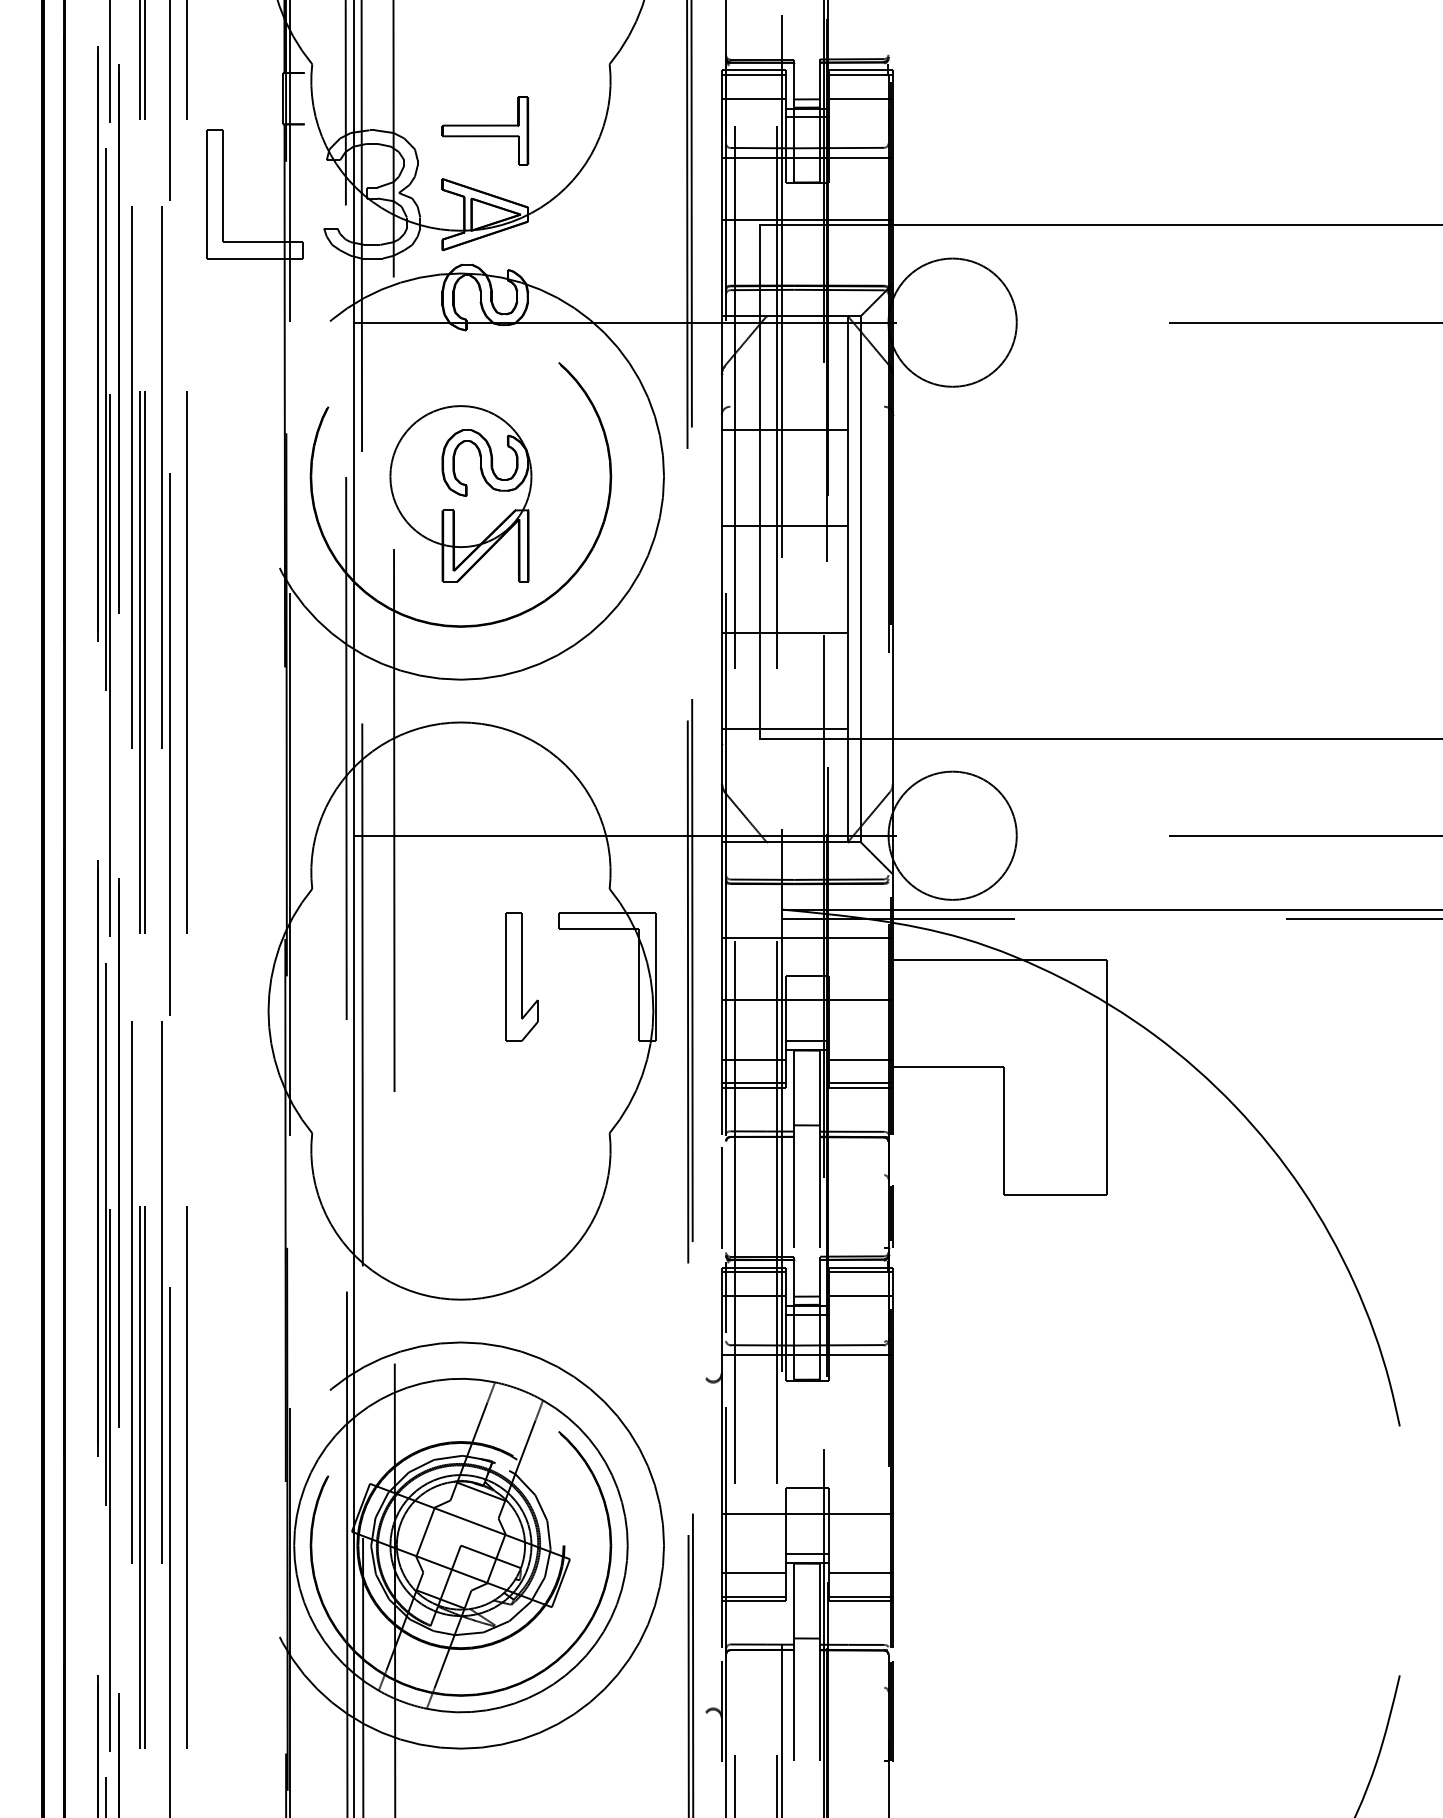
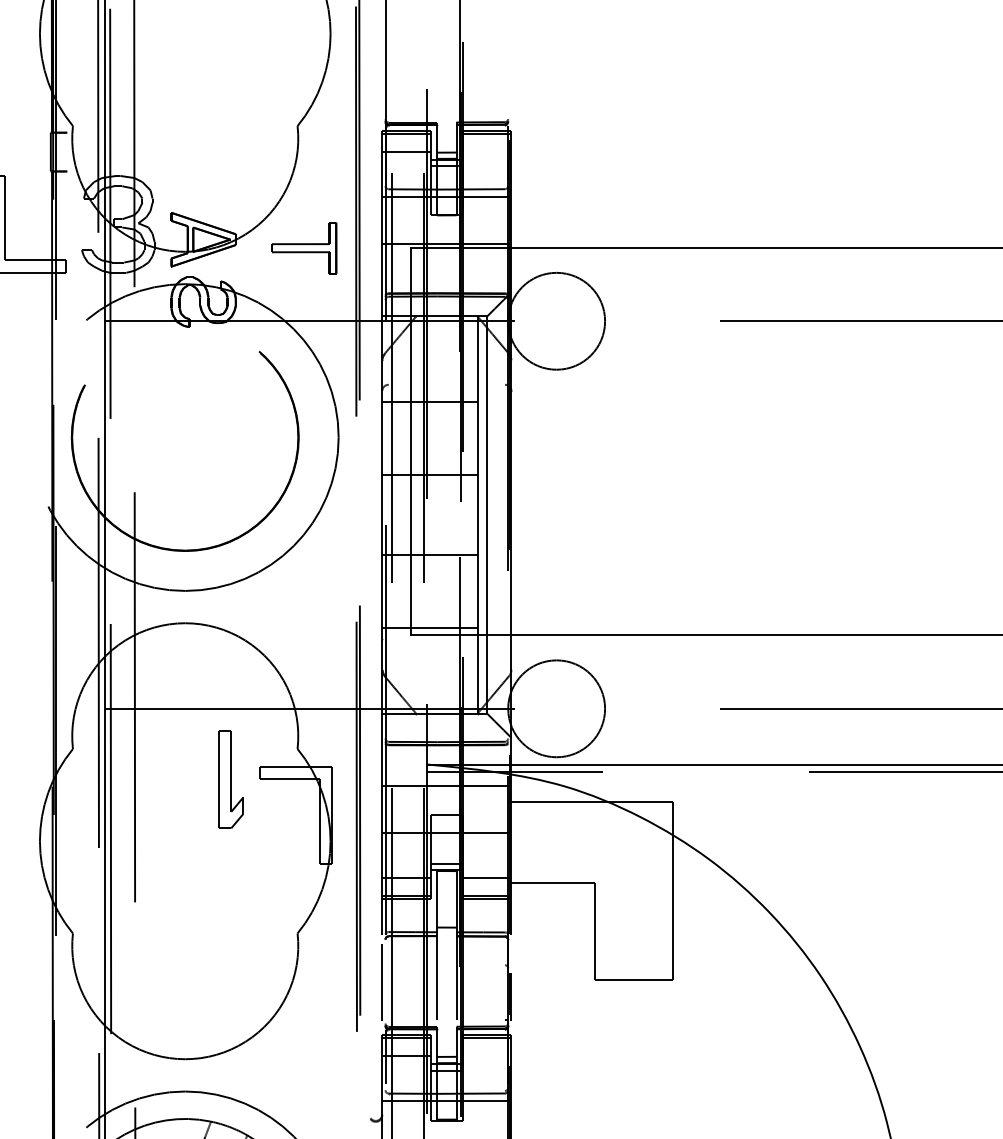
line: (860, 98) -> (487, 151), removed
part: (485, 130) -> (304, 247), moved
part: (460, 493) -> (184, 450), removed
part: (521, 976) -> (230, 779), moved
line: (860, 1296) -> (487, 1056), removed

